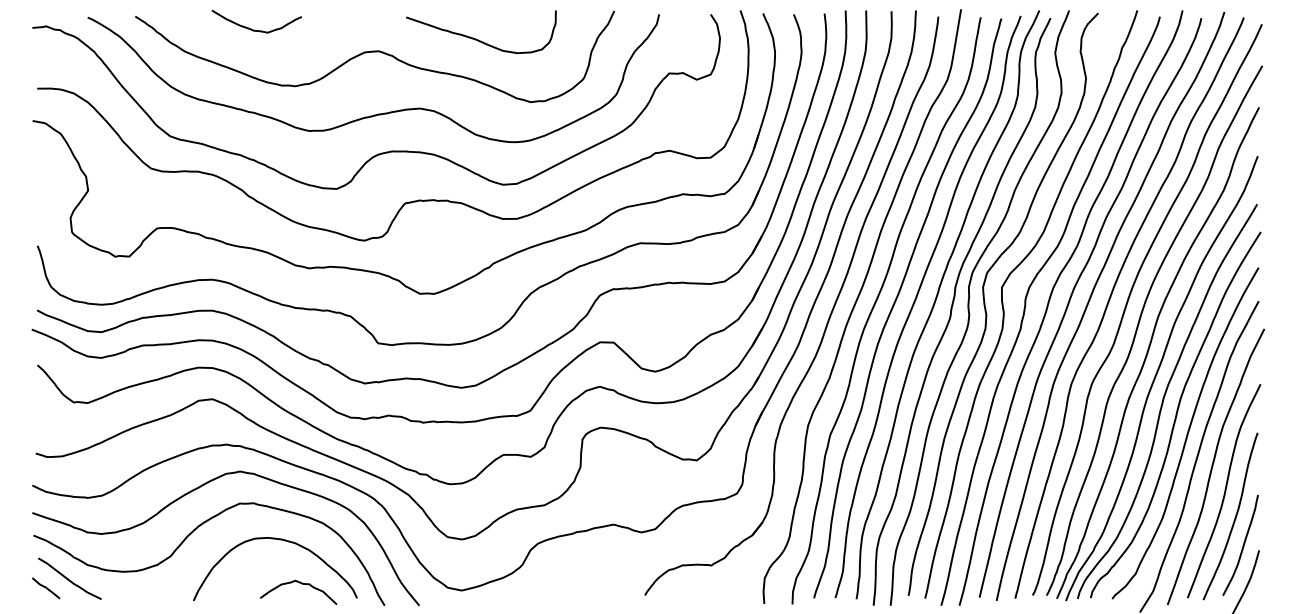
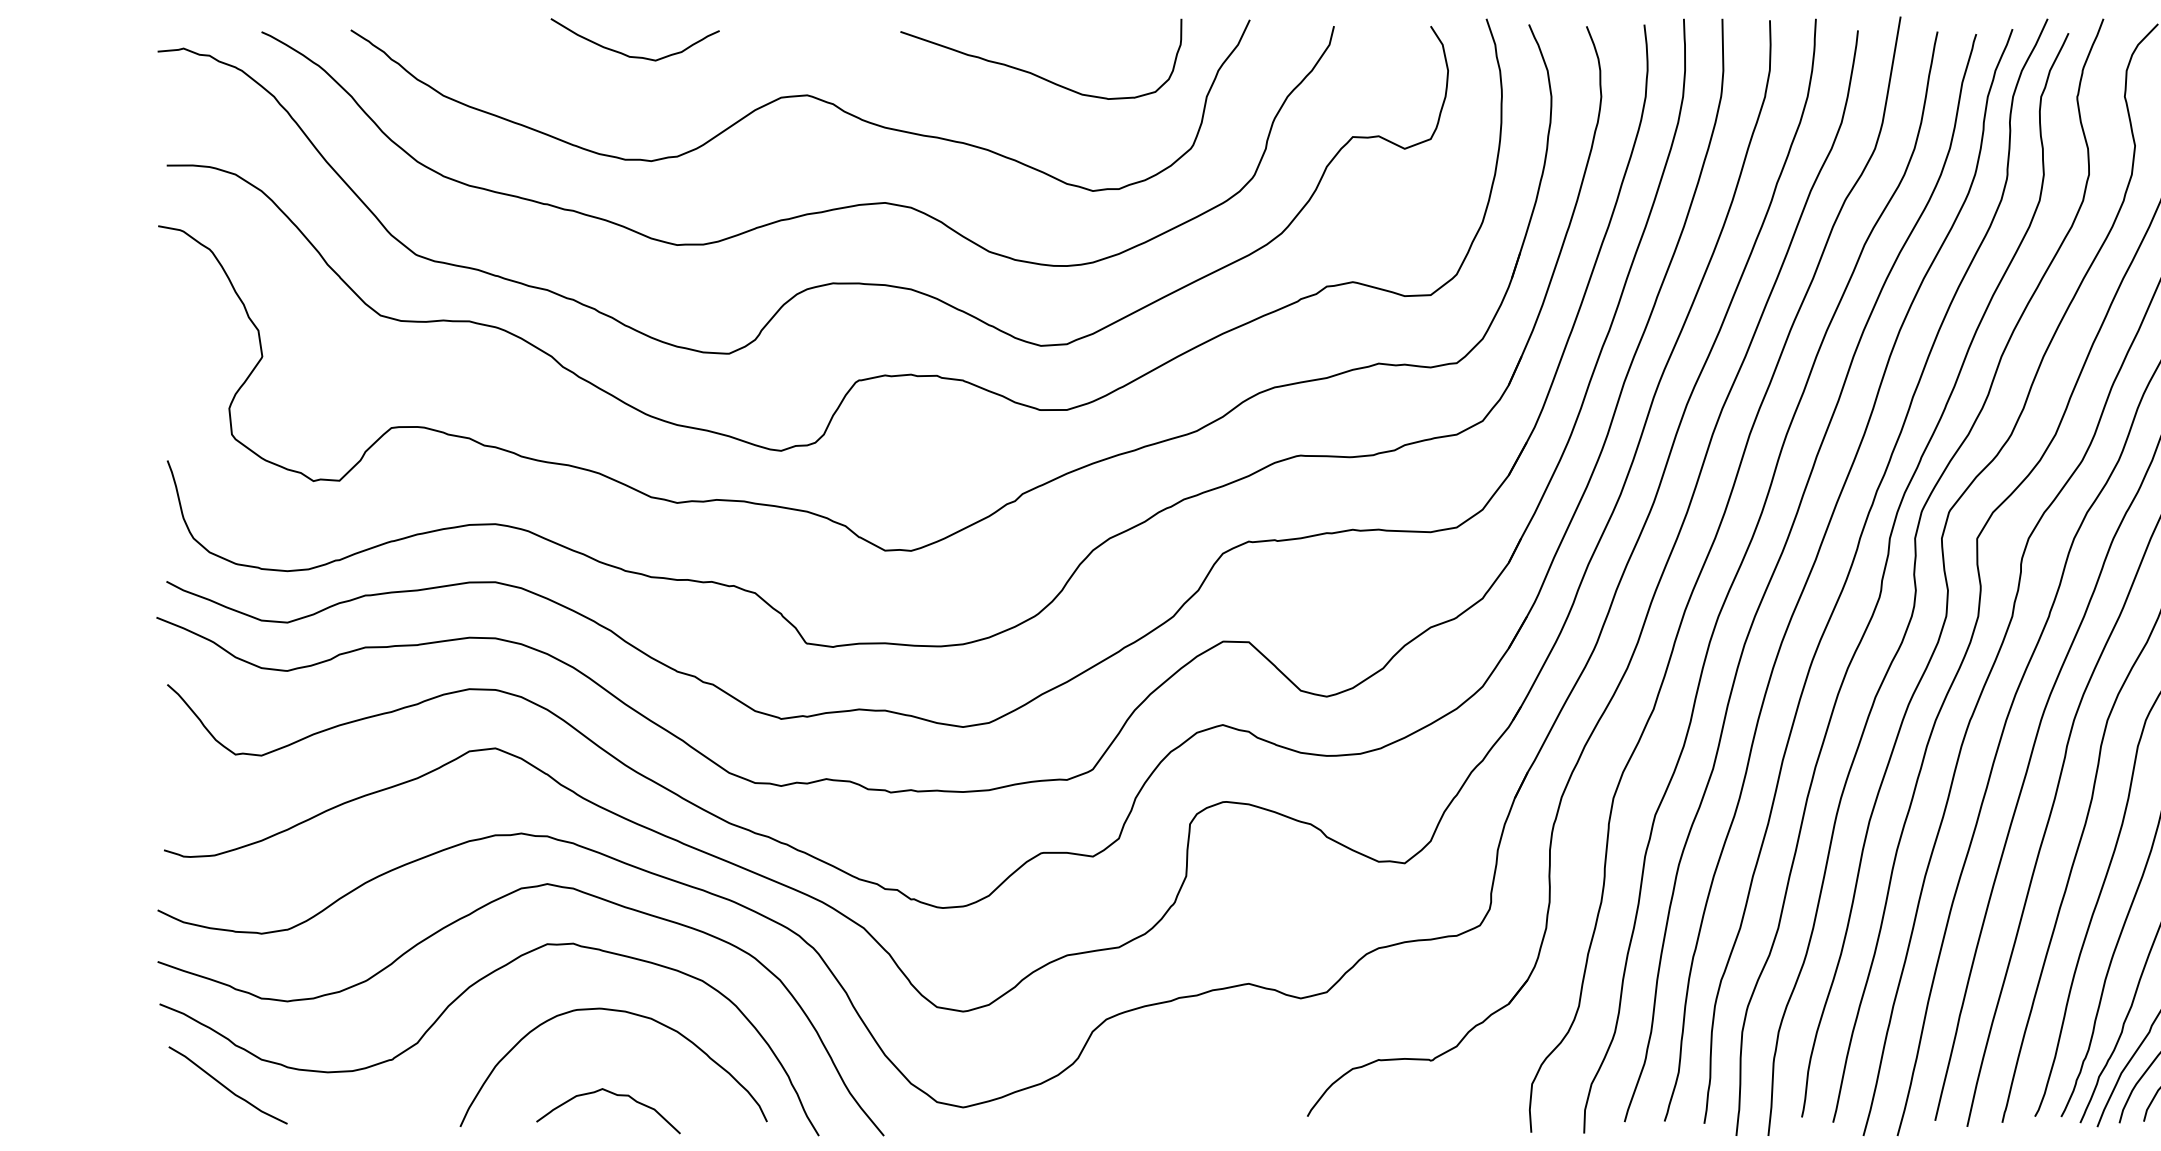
curve: (254, 29) -> (630, 54), moved
curve: (478, 39) -> (1036, 73), moved
curve: (301, 584) -> (613, 1096), moved
line: (46, 588) -> (184, 1103), removed

